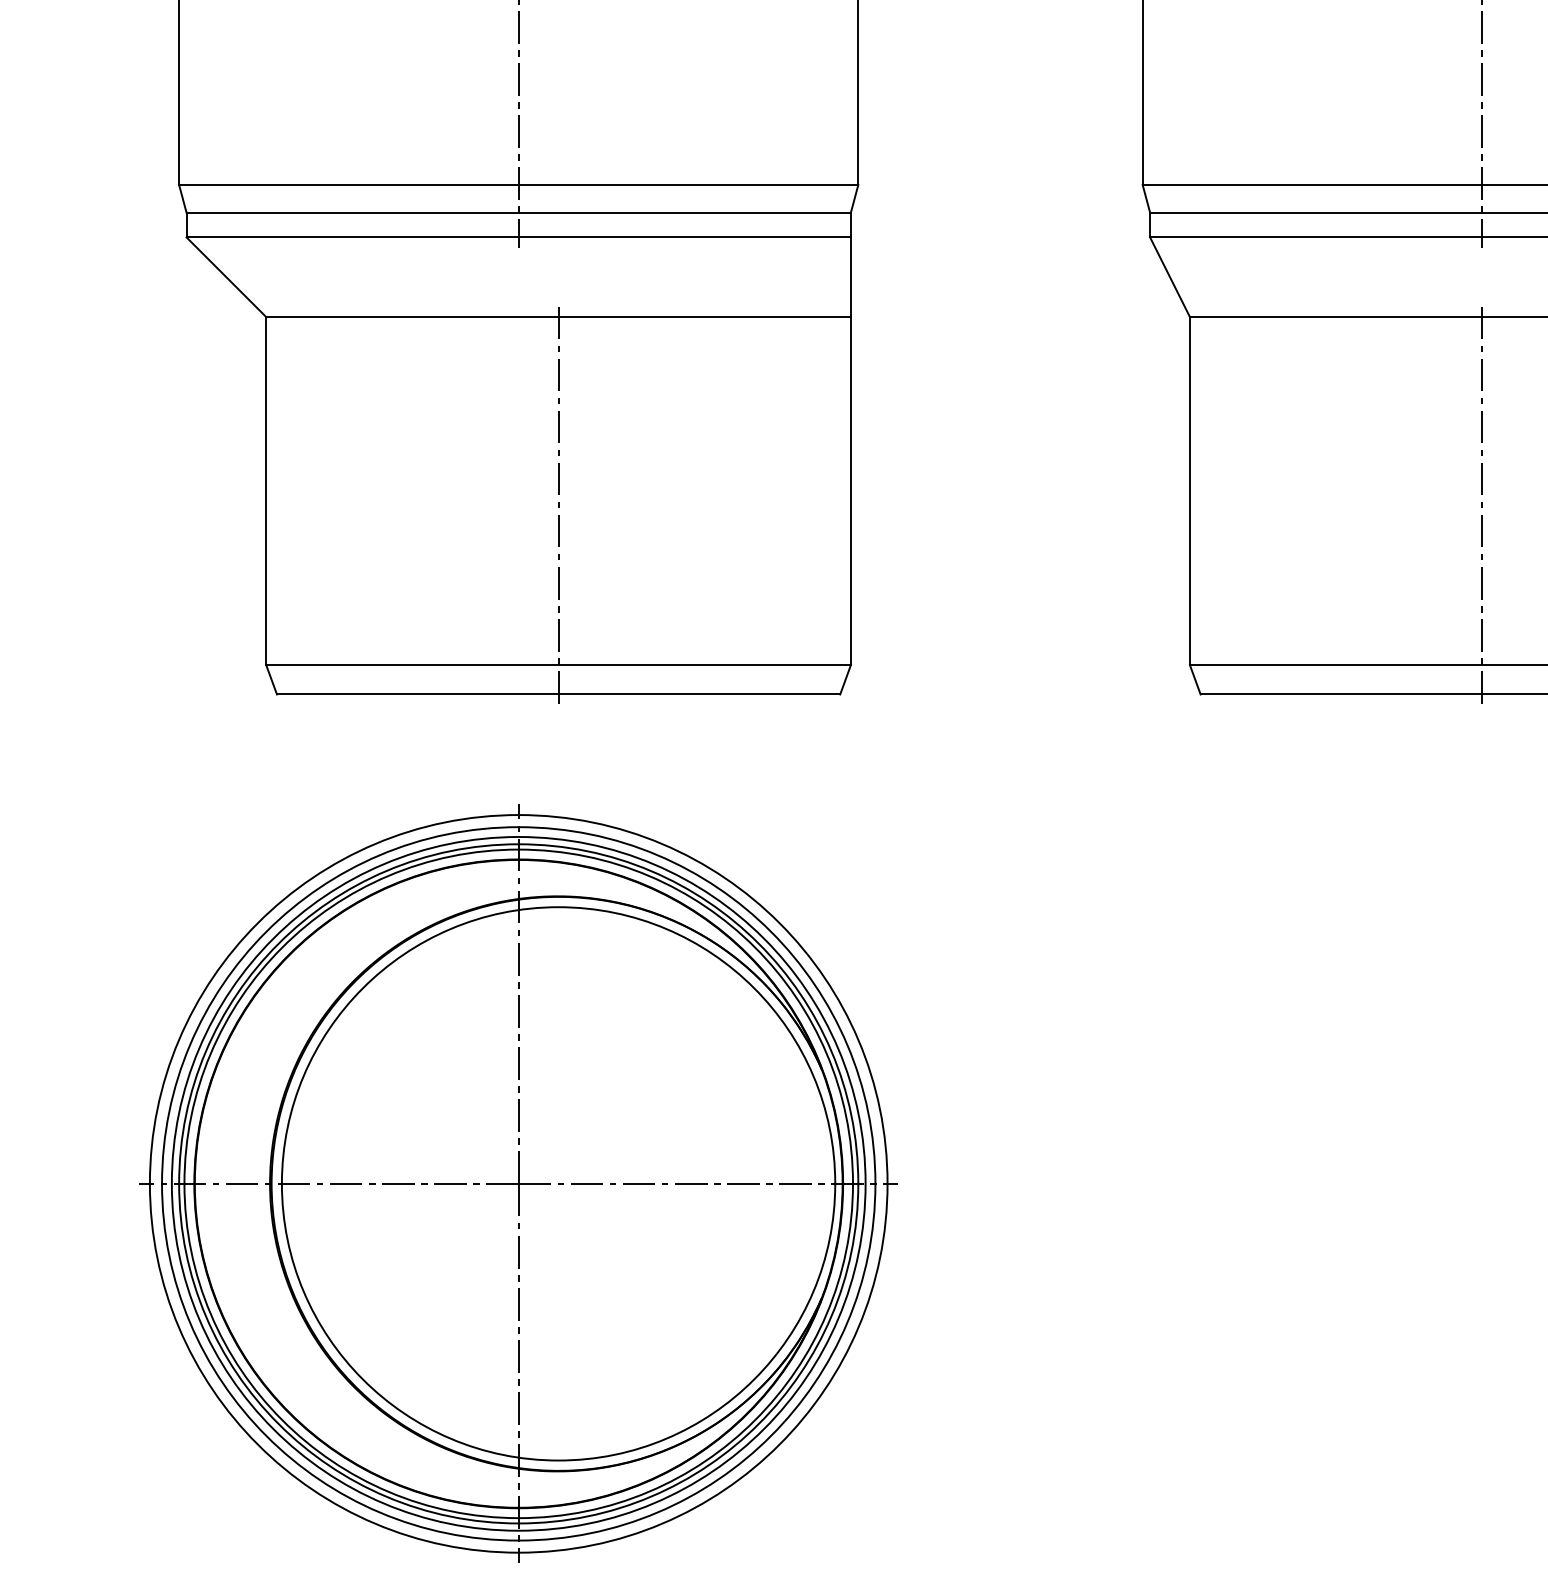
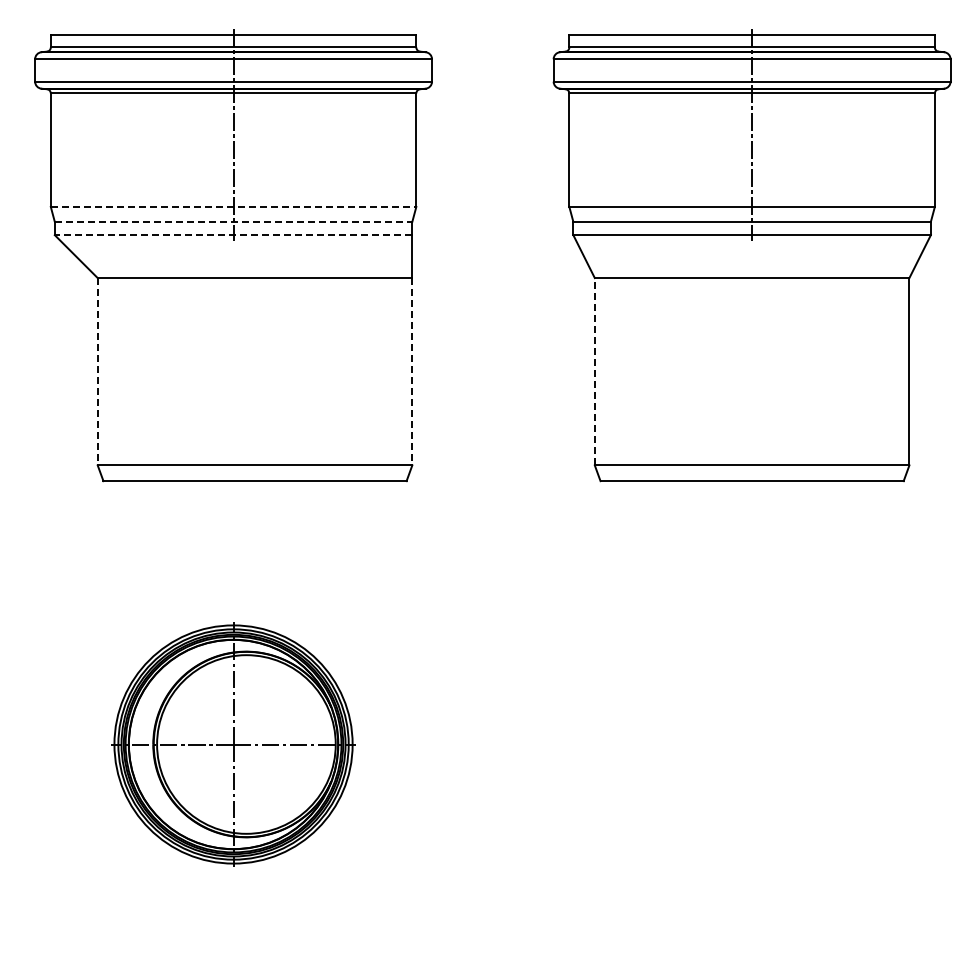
line: (518, 184) -> (233, 206), solid -> dashed
line: (518, 212) -> (233, 221), solid -> dashed
line: (518, 238) -> (233, 235), solid -> dashed
line: (265, 490) -> (97, 371), solid -> dashed
line: (851, 490) -> (412, 371), solid -> dashed
line: (1189, 490) -> (594, 371), solid -> dashed
line: (559, 505) -> (255, 379), removed
line: (1482, 505) -> (752, 379), removed
part: (518, 1183) -> (233, 744), size x0.6

